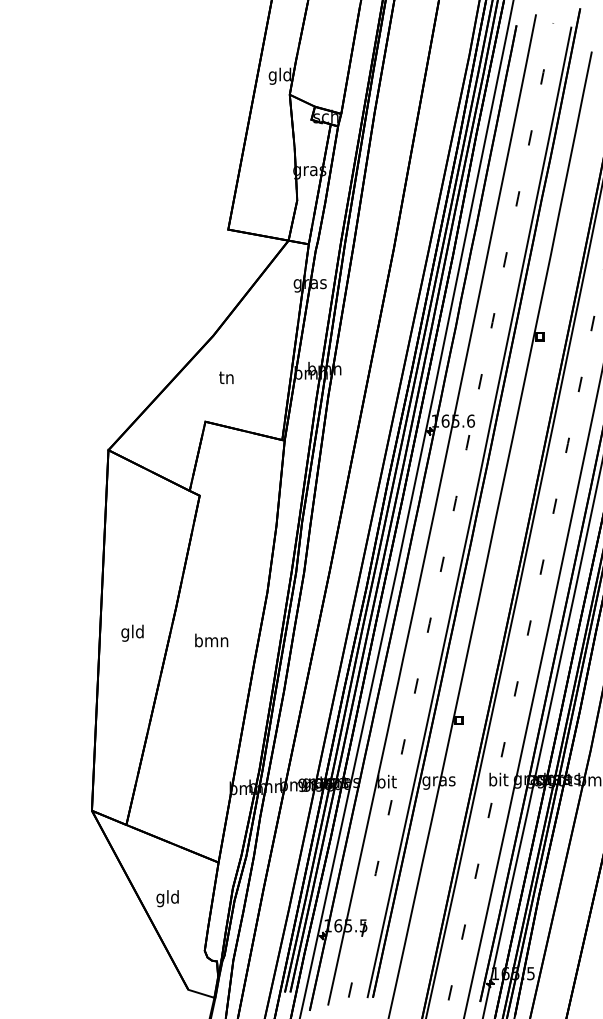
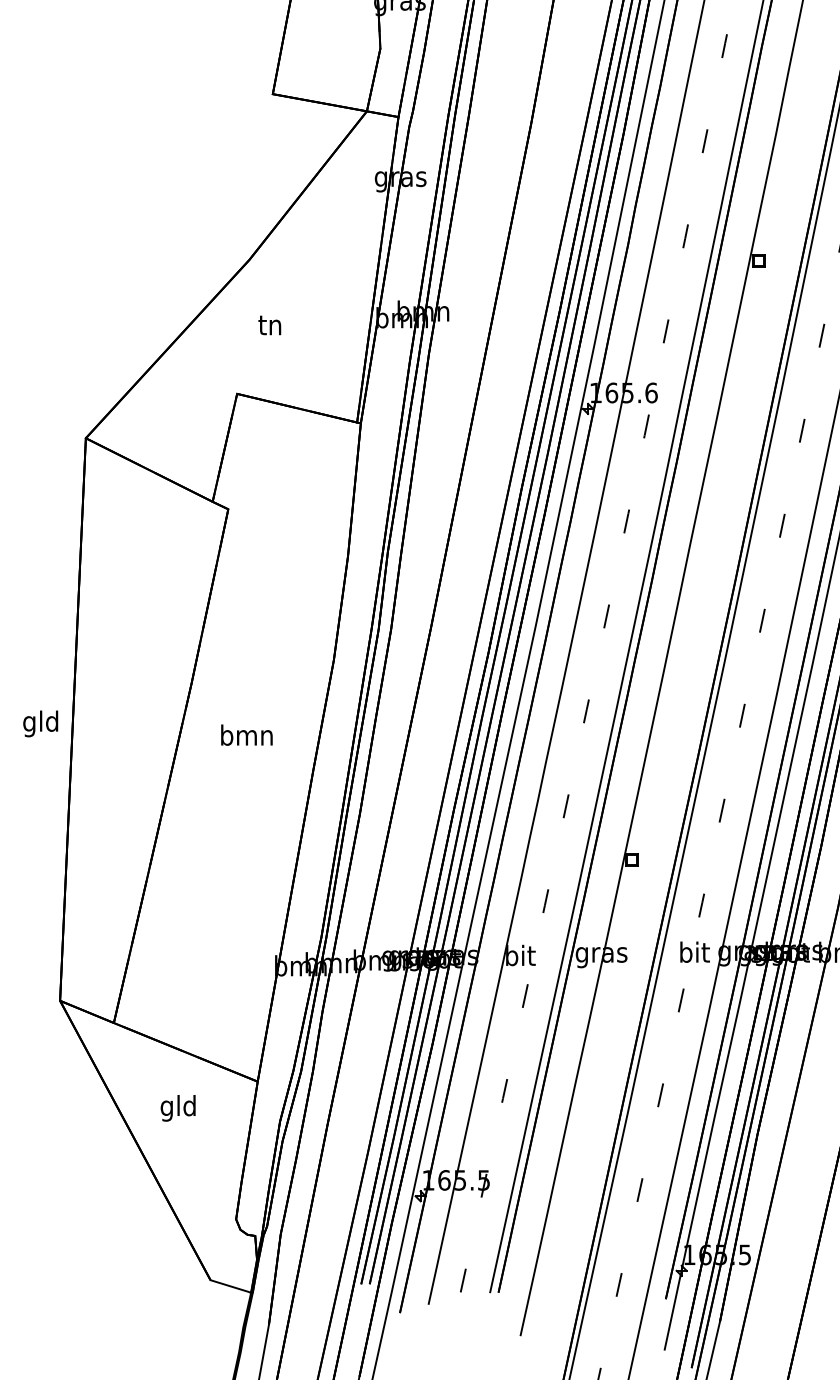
text: (132, 632) -> (40, 722), moved
text: (167, 898) -> (177, 1108), moved

